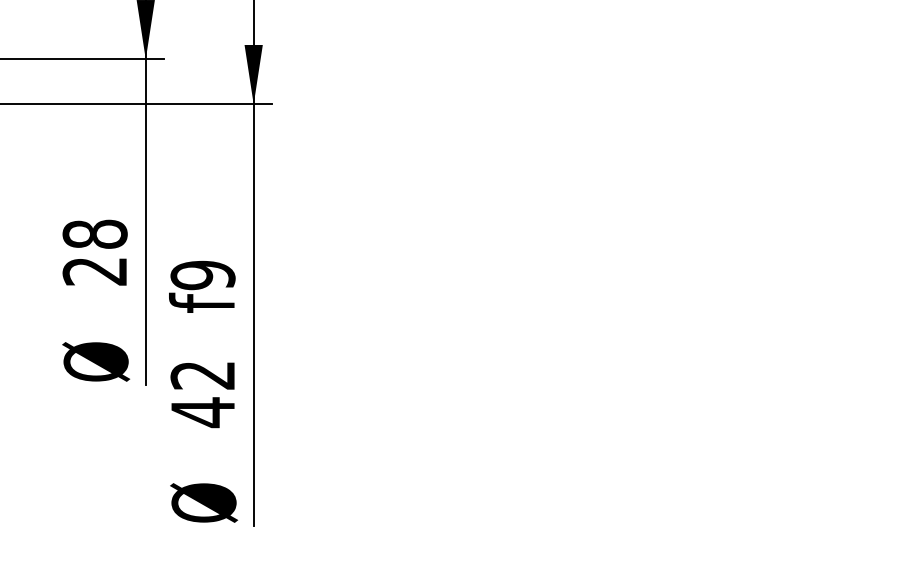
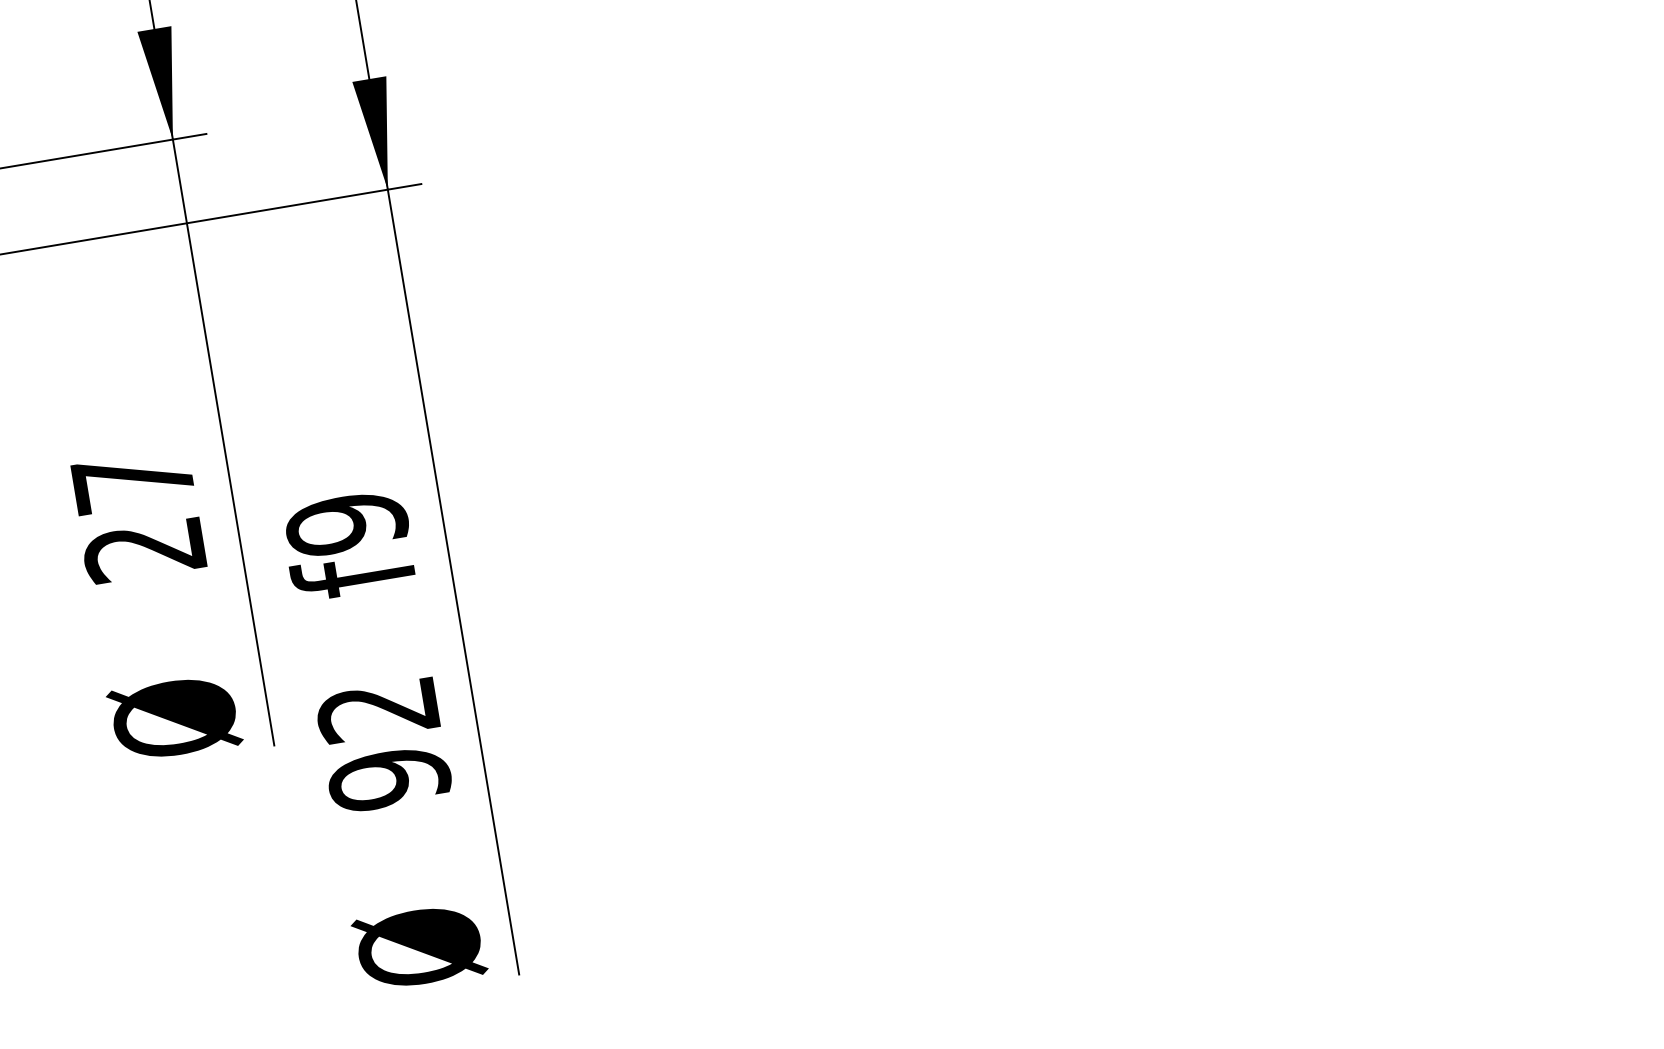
text: (94, 233) -> (131, 479), 28 -> 27
text: (202, 412) -> (388, 779), 42 -> 92

